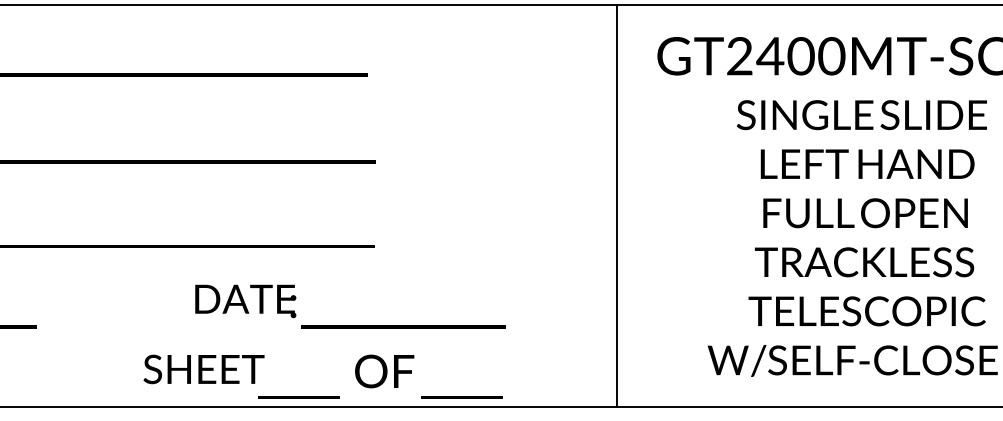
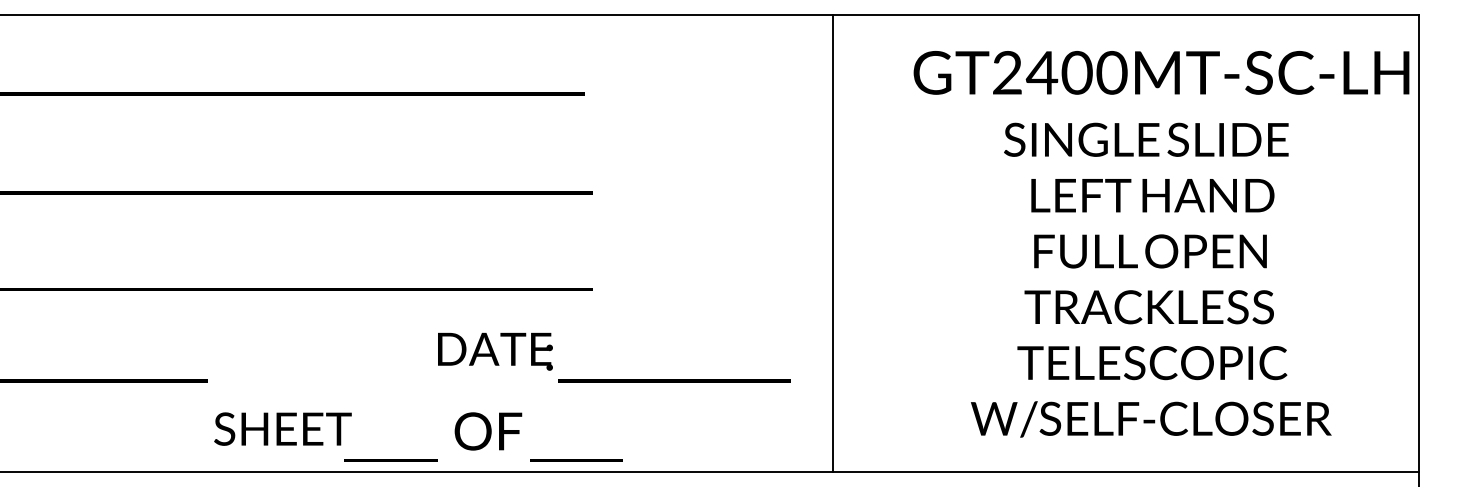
line: (617, 206) -> (833, 243), moved
text: (350, 306) -> (614, 357), moved
text: (323, 375) -> (418, 436), moved

